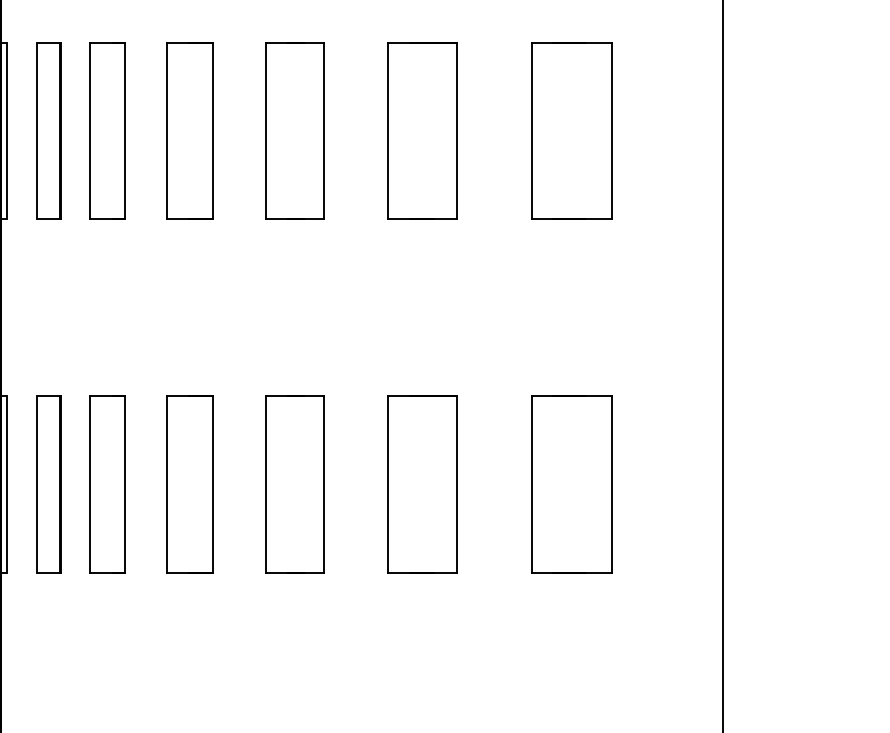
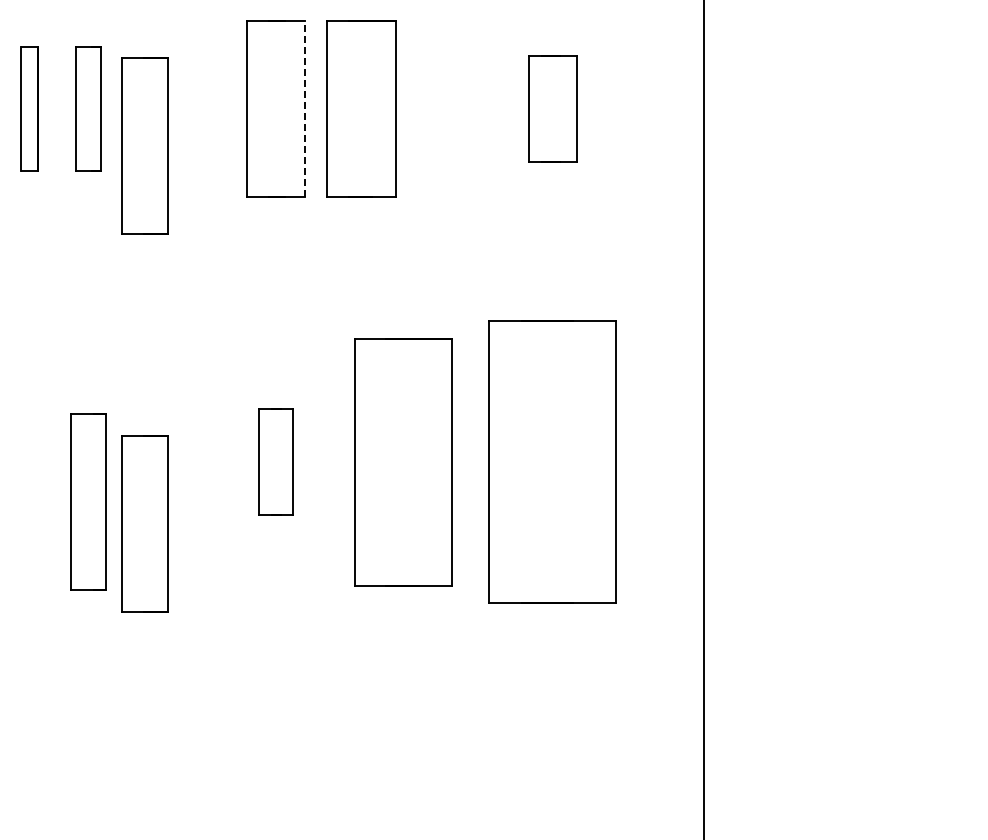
part: (48, 130) -> (29, 108), size x0.7
part: (107, 130) -> (88, 108), size x0.7
part: (189, 130) -> (144, 145), moved
line: (324, 130) -> (305, 108), solid -> dashed
part: (422, 130) -> (361, 108), moved
part: (571, 130) -> (552, 108), size x0.6
part: (48, 483) -> (29, 461), removed
part: (107, 483) -> (88, 501), moved
part: (189, 483) -> (144, 523), moved
part: (294, 483) -> (275, 461), size x0.6
part: (422, 483) -> (403, 461), size x1.4
part: (571, 483) -> (552, 461), size x1.6

